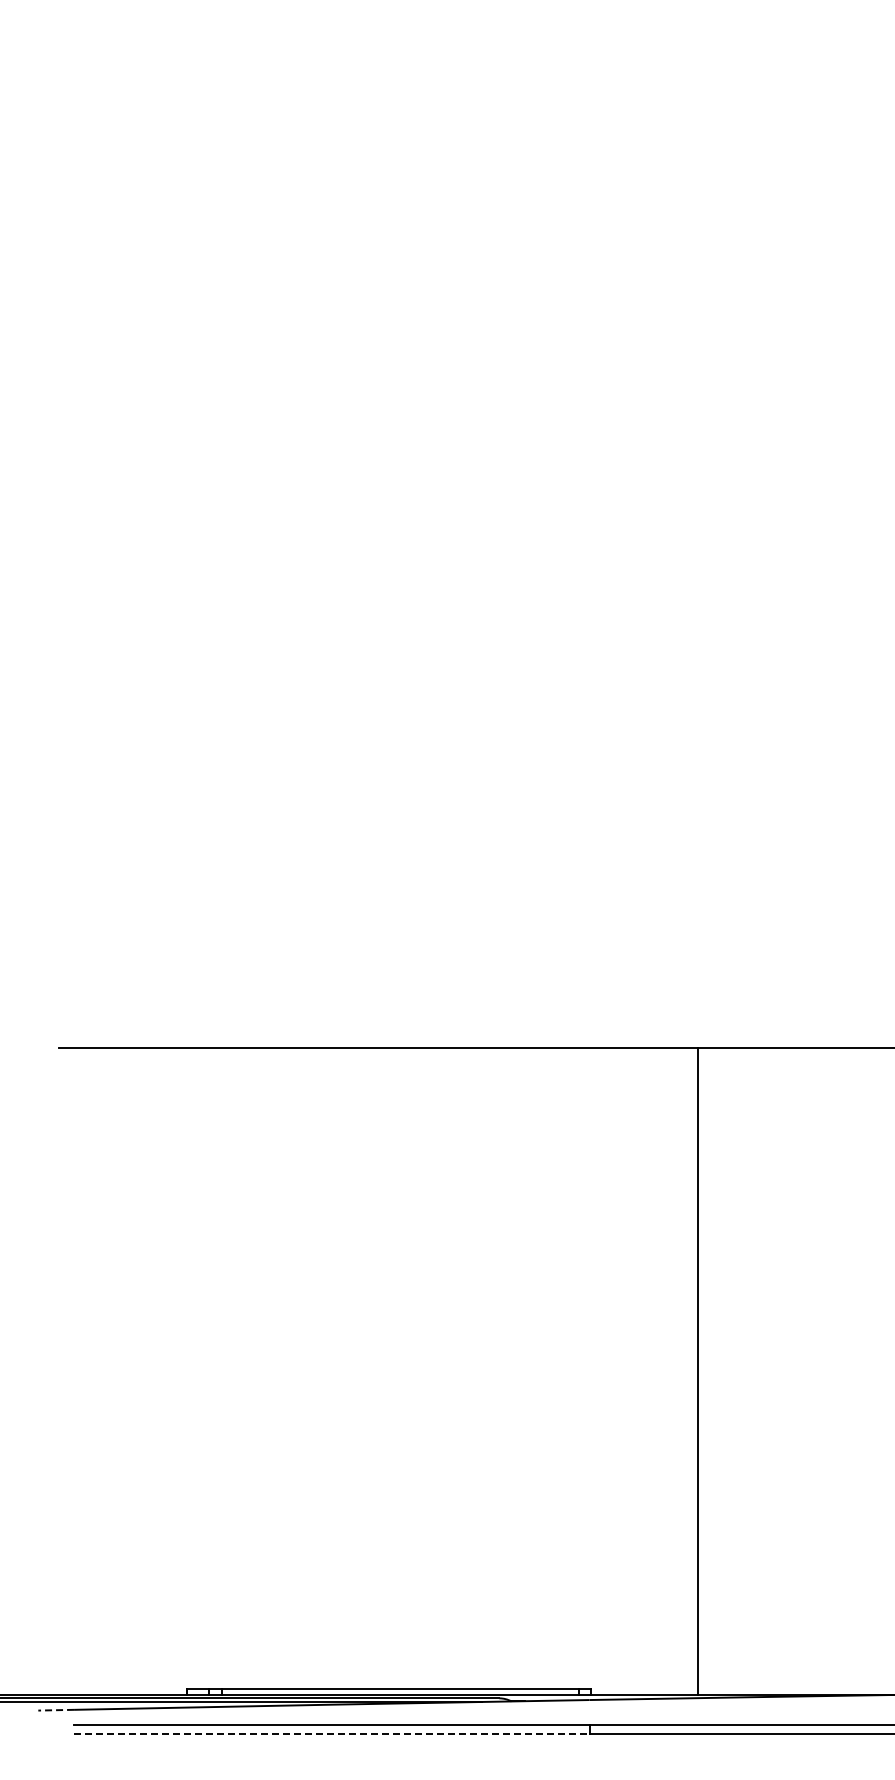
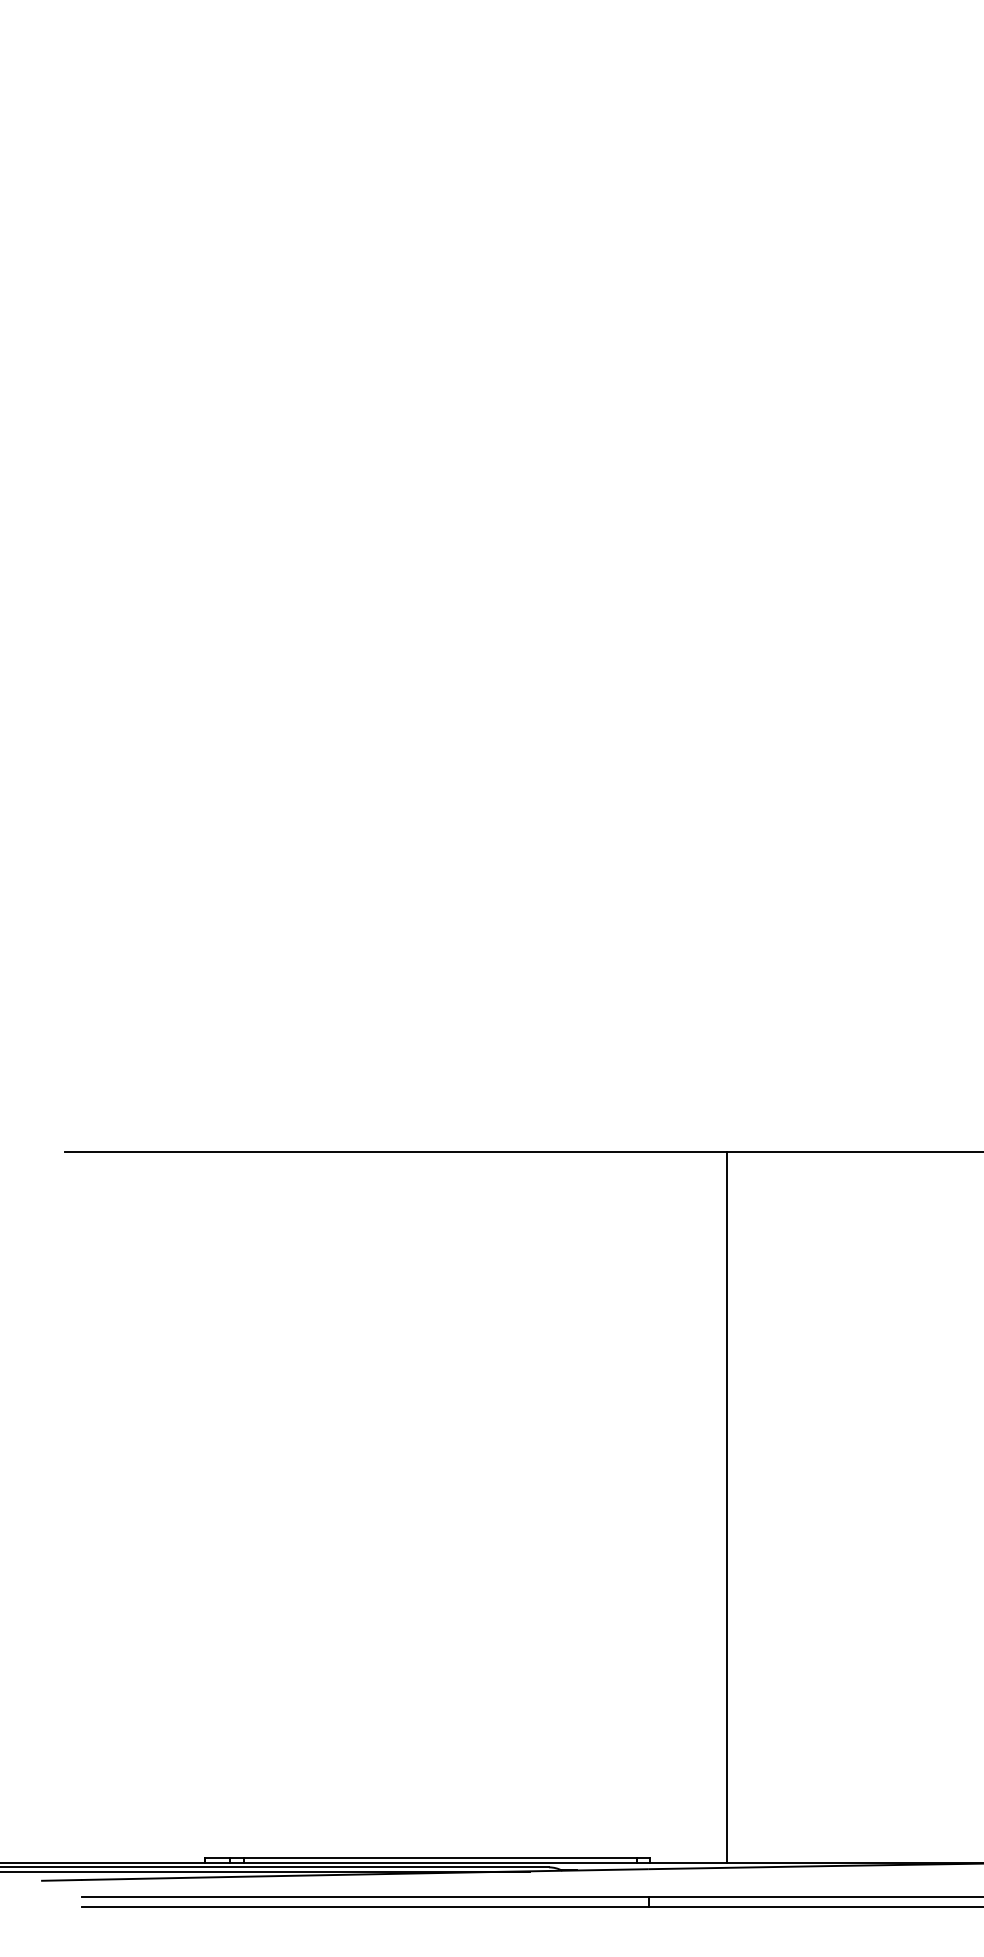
line: (698, 1371) -> (727, 1507), moved
line: (56, 1710) -> (62, 1880), dashed -> solid
line: (332, 1734) -> (365, 1907), dashed -> solid

